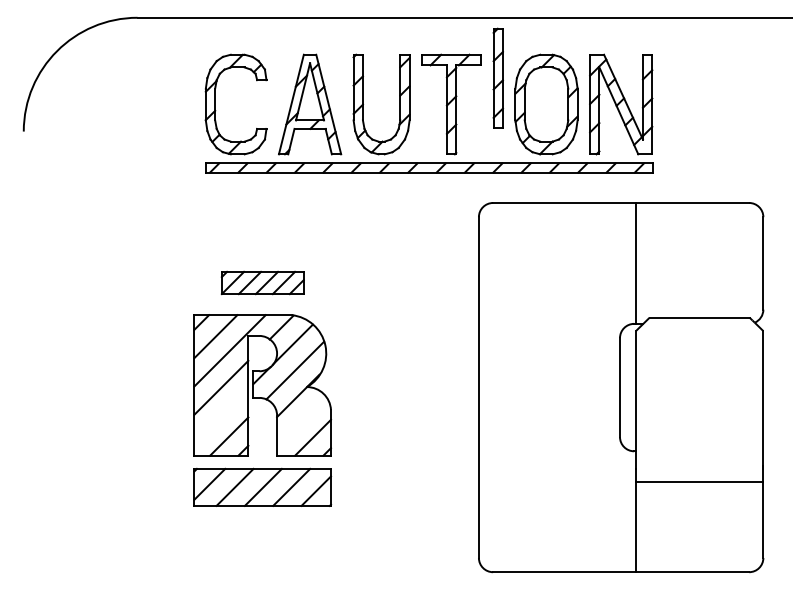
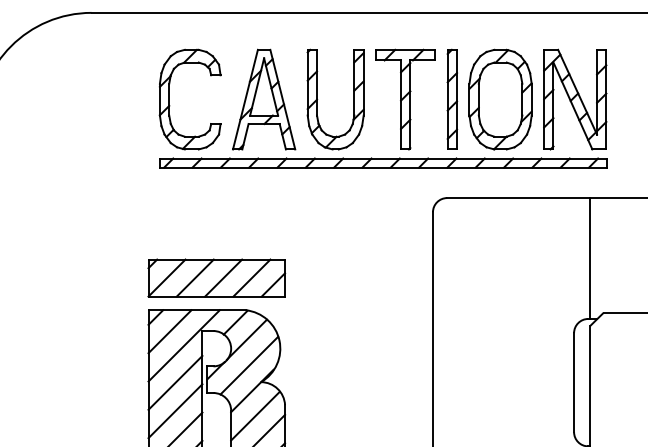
part: (497, 77) -> (451, 98), moved
part: (262, 282) -> (216, 277), size x1.67
line: (221, 416) -> (175, 411), added
line: (301, 420) -> (255, 415), added

